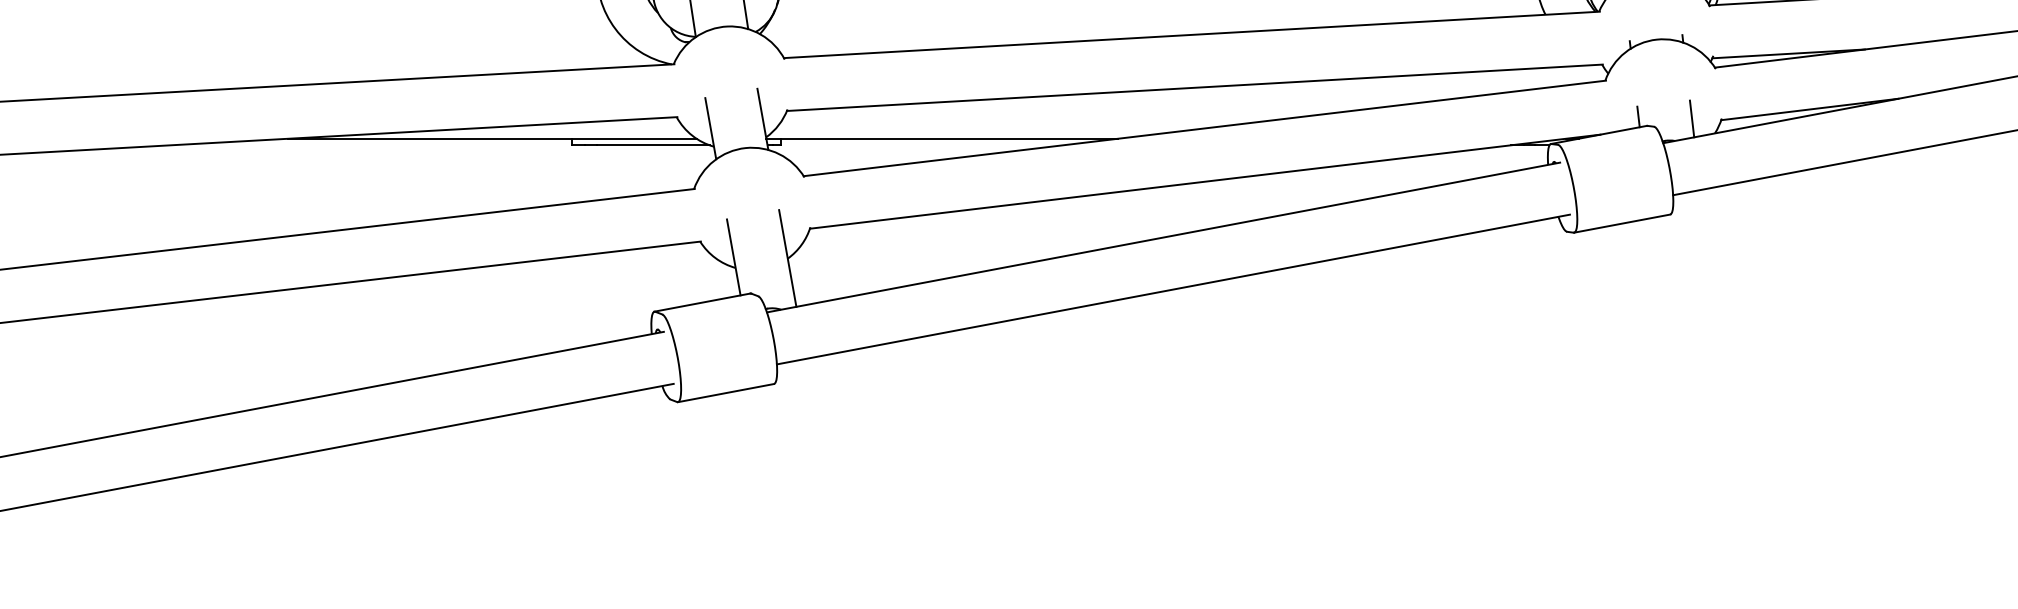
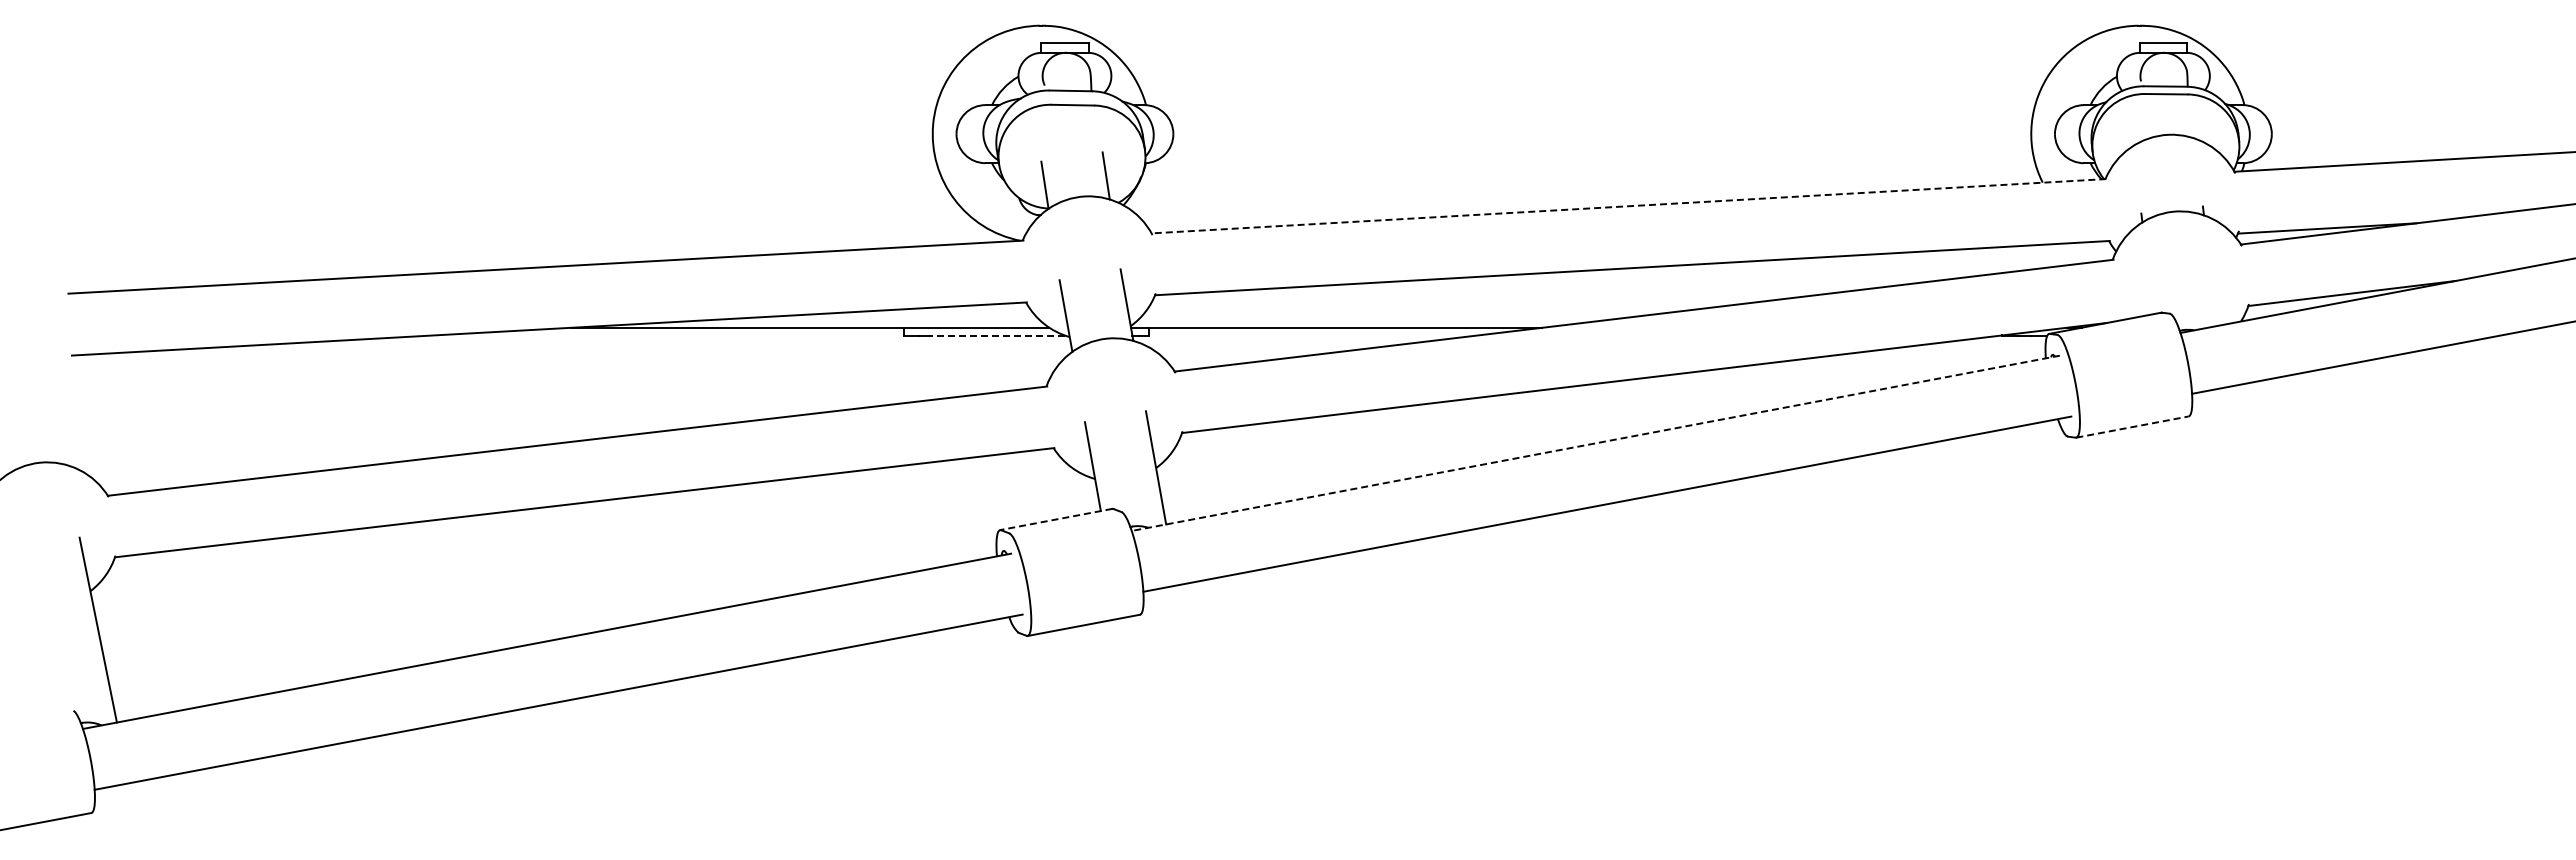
line: (1191, 35) -> (1628, 206), solid -> dashed
line: (1638, 117) -> (2151, 302), removed
line: (1691, 118) -> (2213, 304), removed
line: (653, 145) -> (998, 335), solid -> dashed
line: (1623, 223) -> (2133, 426), solid -> dashed
line: (1163, 237) -> (1595, 443), solid -> dashed
line: (701, 302) -> (1055, 519), solid -> dashed

